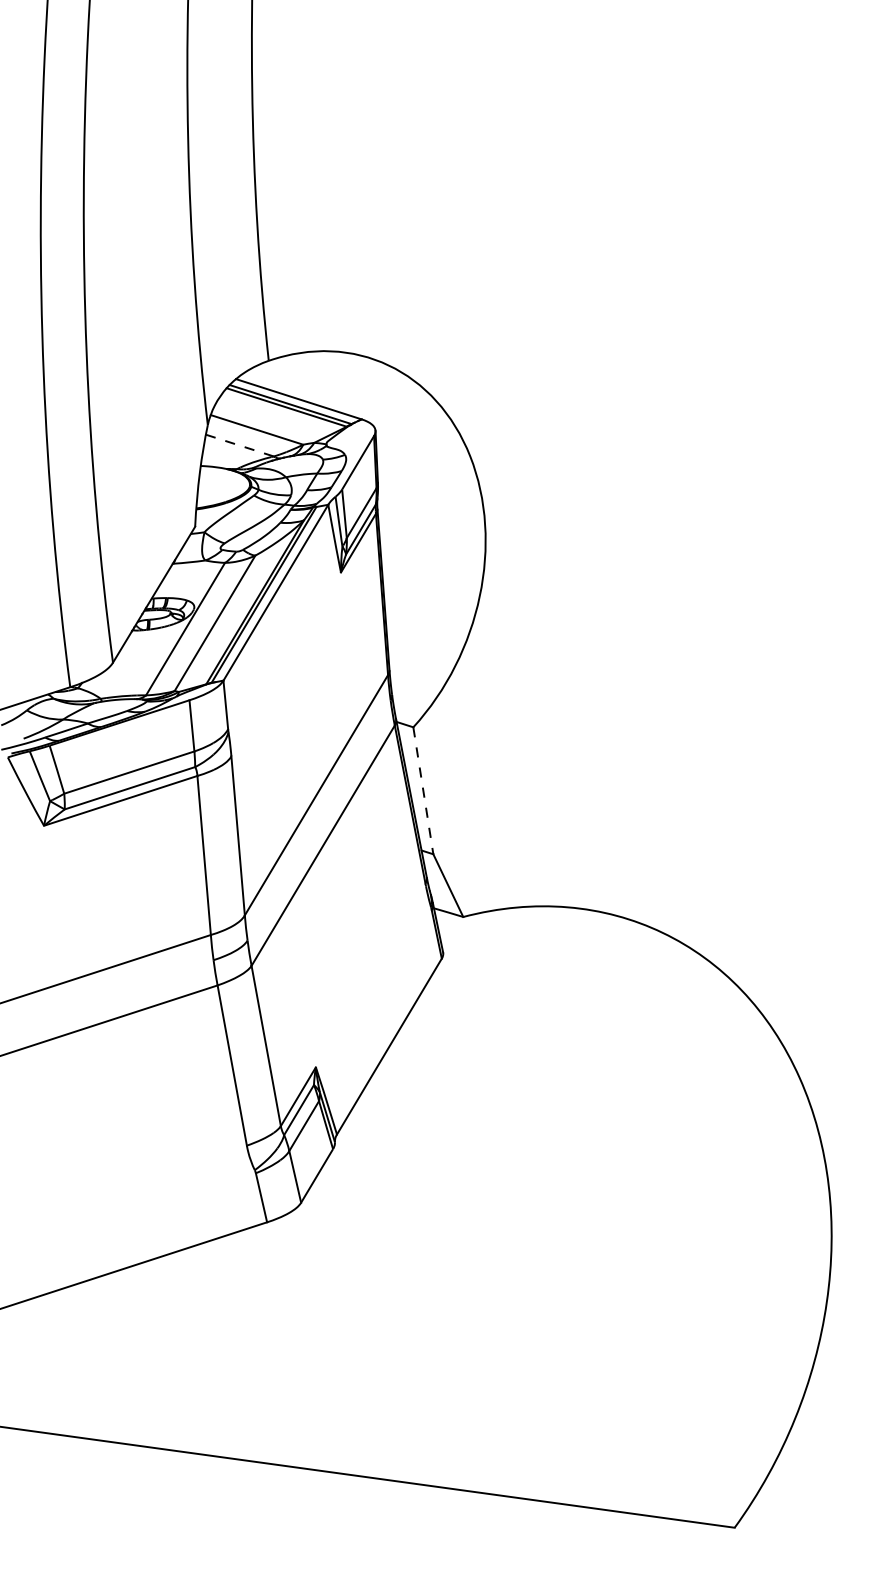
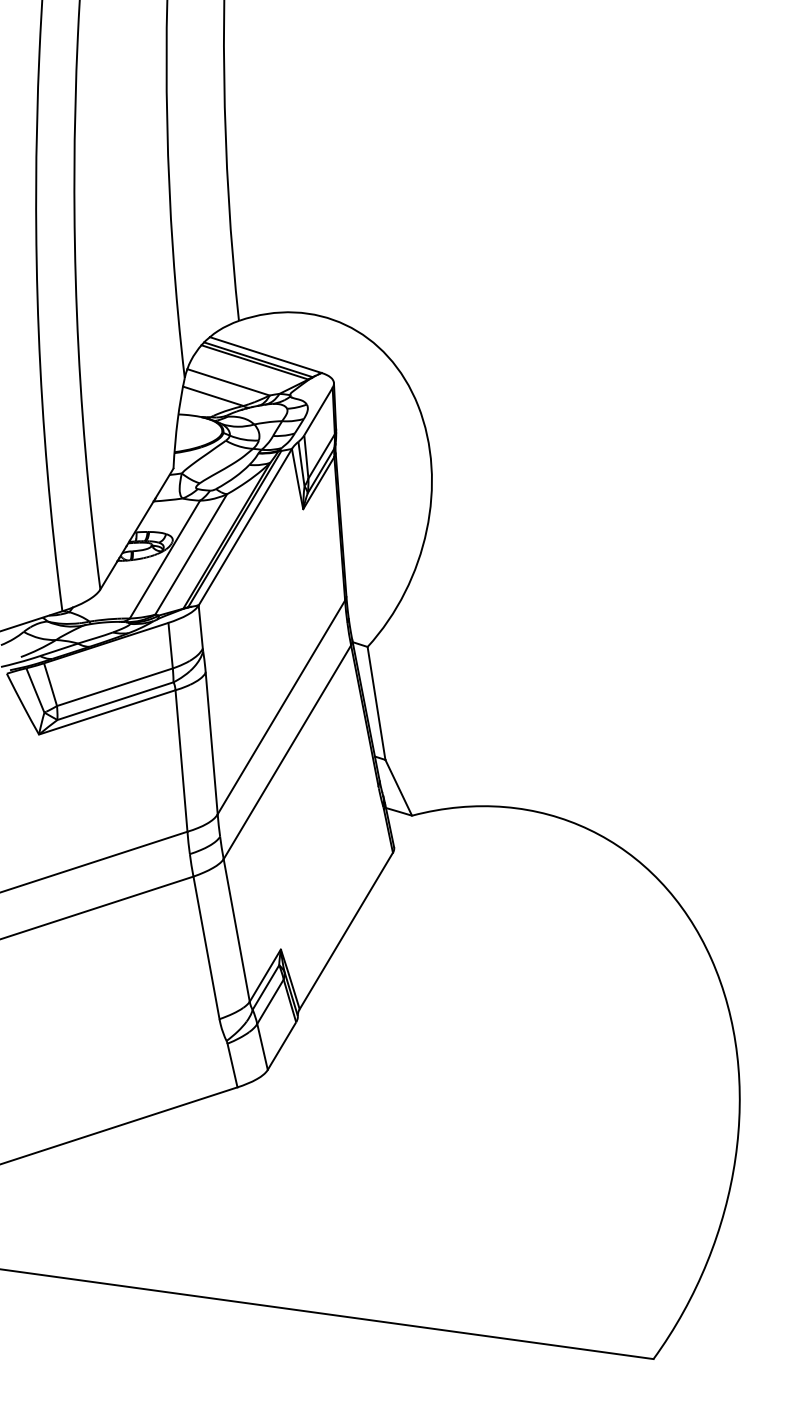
line: (239, 445) -> (212, 396), dashed -> solid
line: (423, 791) -> (376, 704), dashed -> solid

